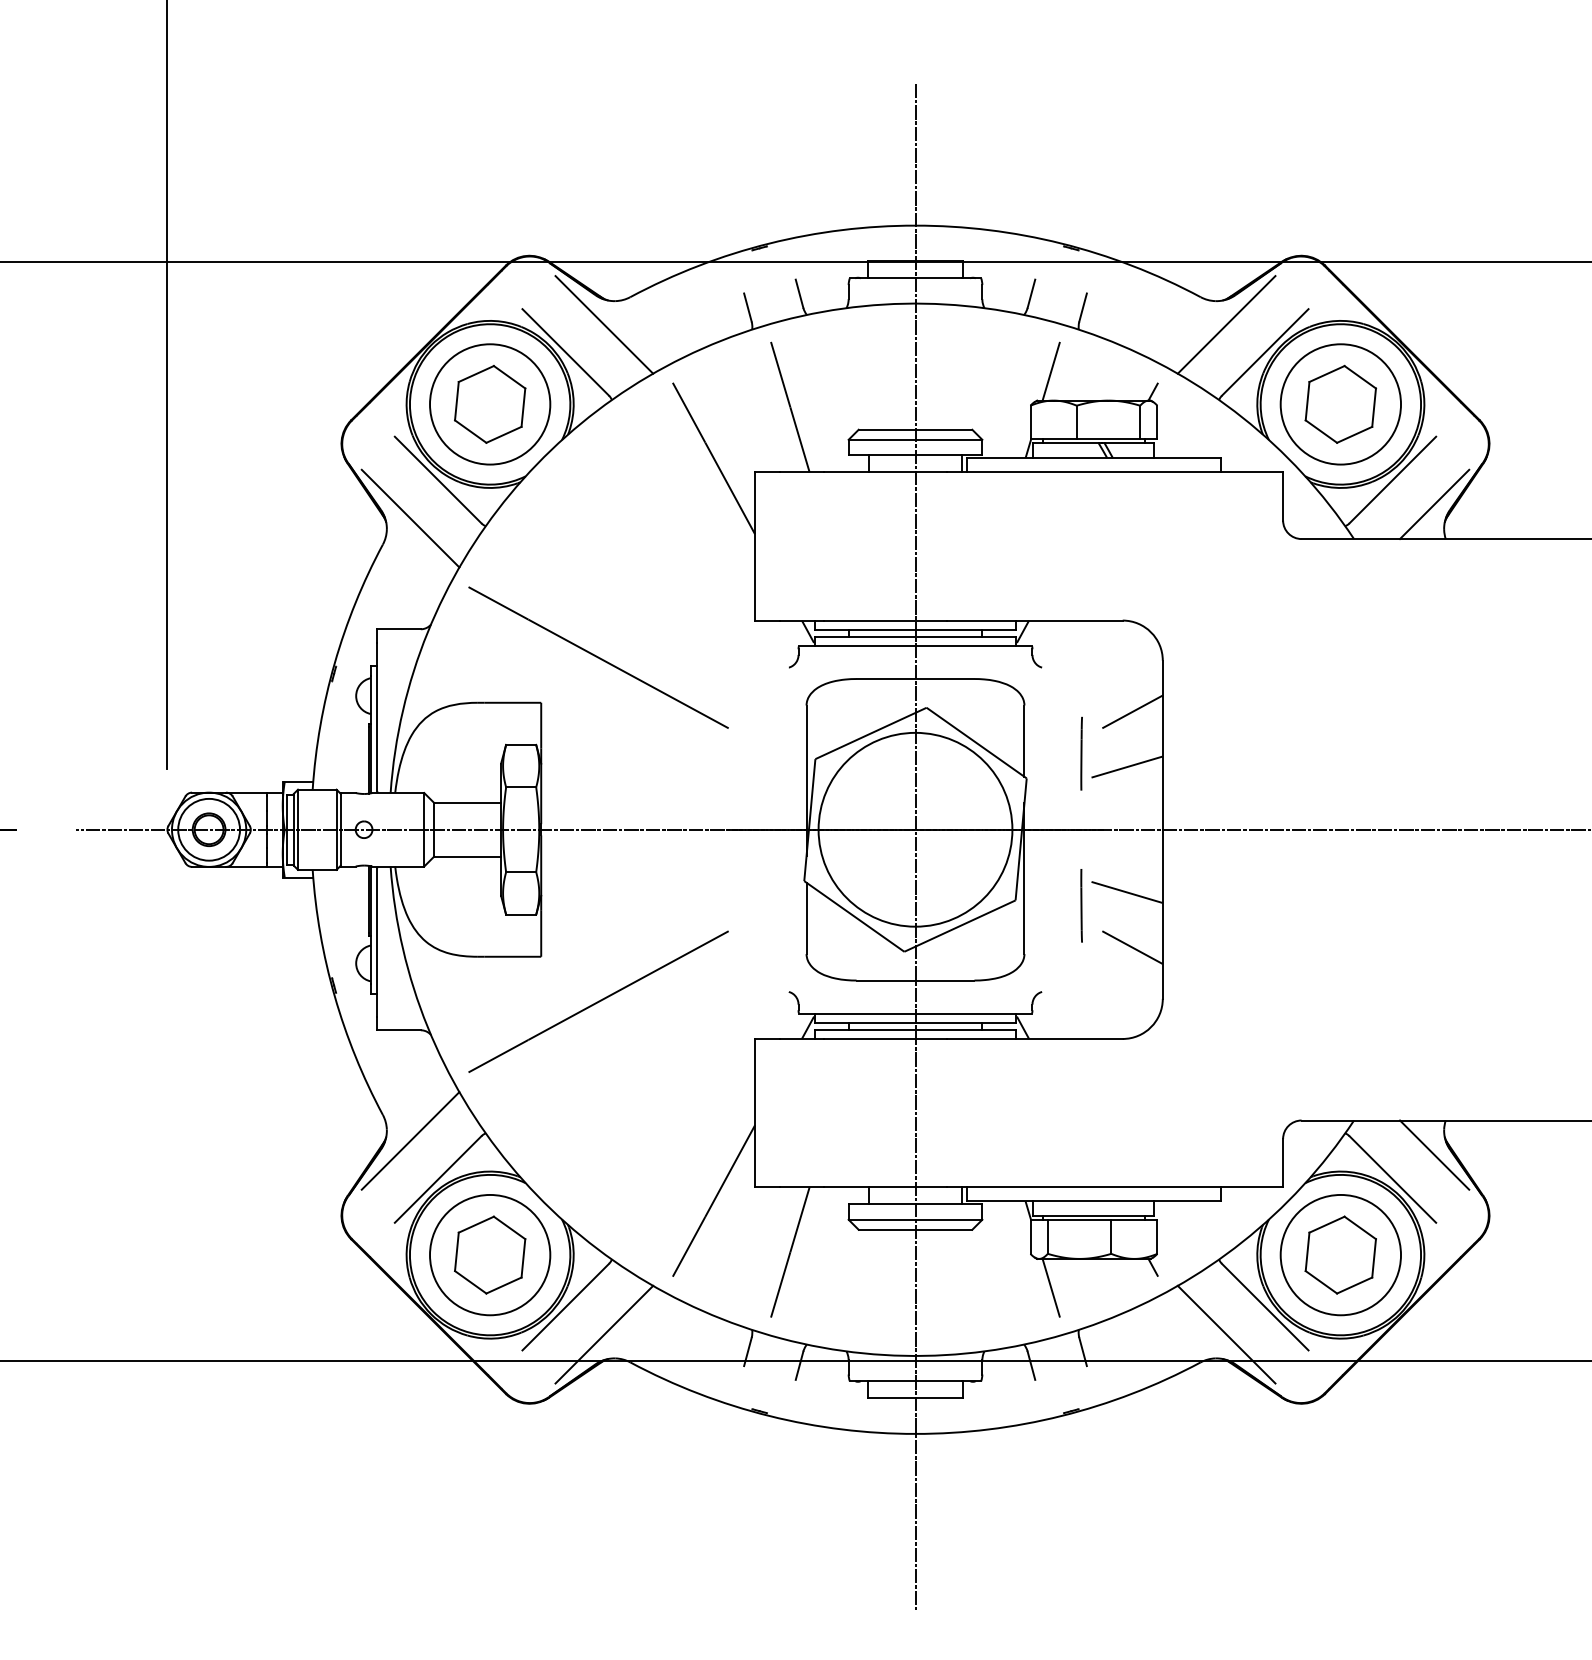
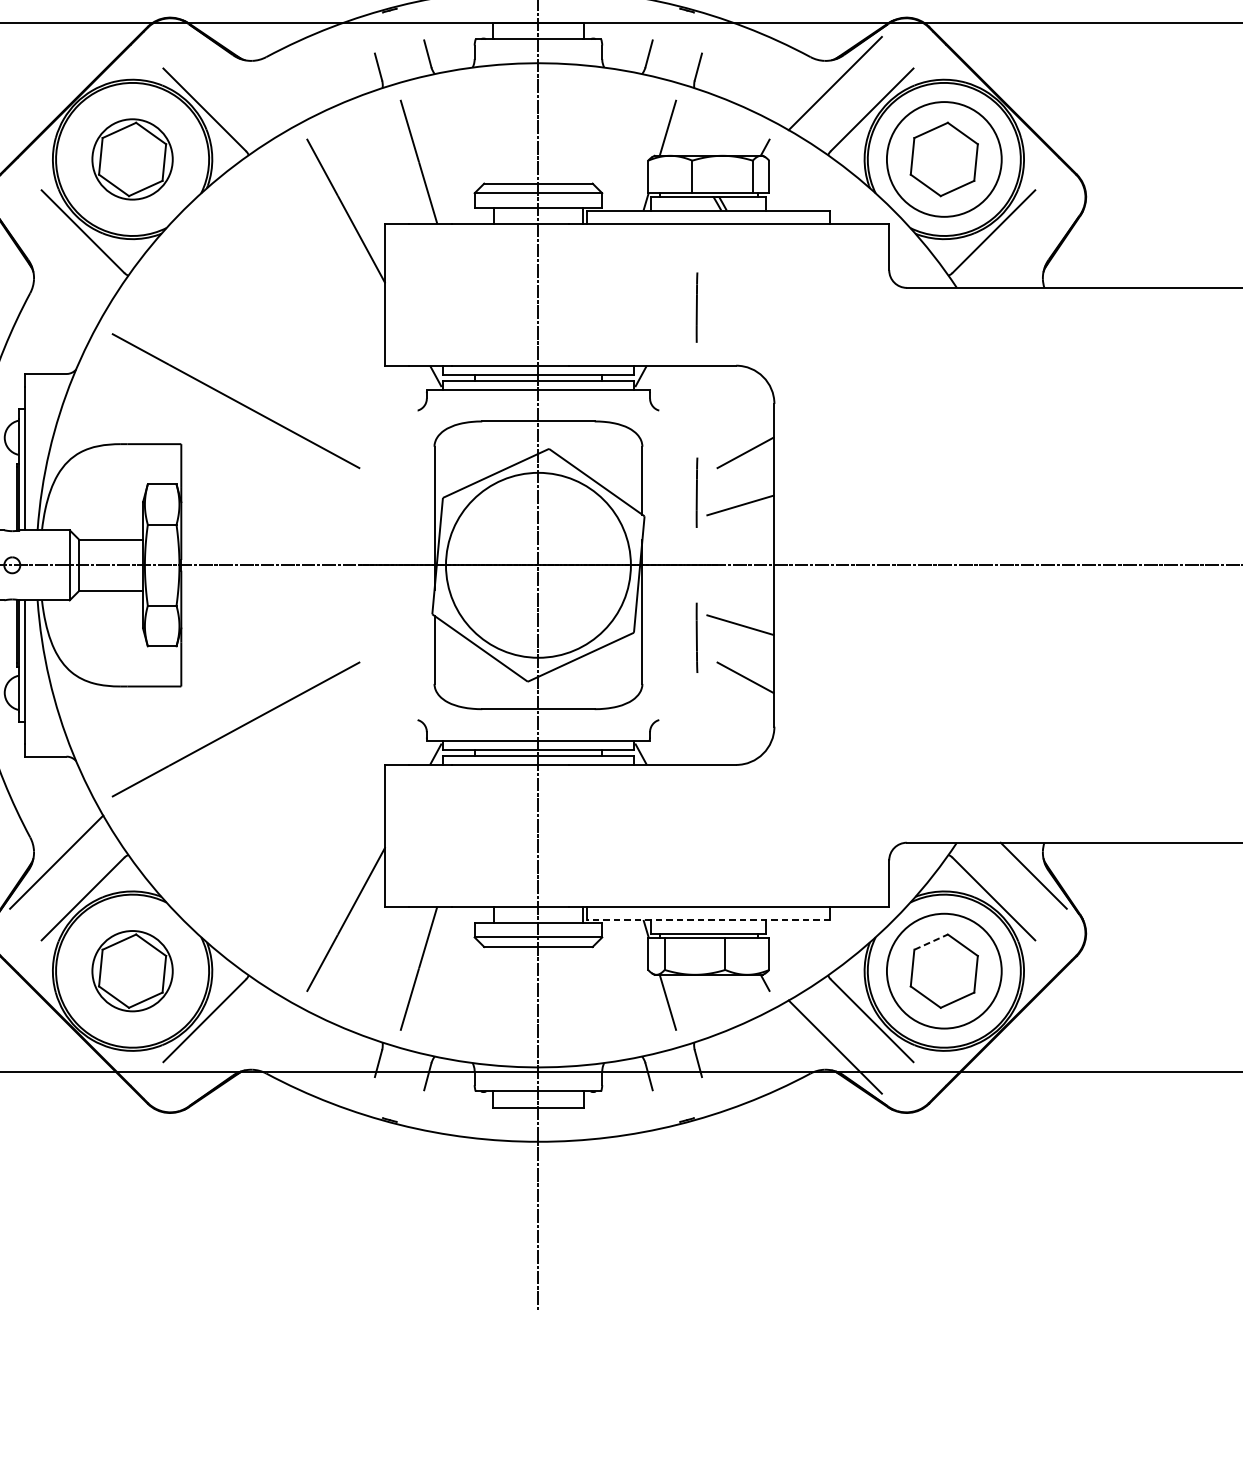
line: (604, 324) -> (241, 83), removed
circle: (490, 404) -> (132, 159), size x0.7
line: (1434, 504) -> (1033, 254), removed
line: (410, 518) -> (56, 268), removed
line: (1081, 559) -> (696, 307), added
line: (1093, 1201) -> (708, 920), solid -> dashed
line: (1327, 1224) -> (931, 941), solid -> dashed
circle: (490, 1254) -> (132, 970), size x0.7
line: (604, 1334) -> (241, 1046), removed

